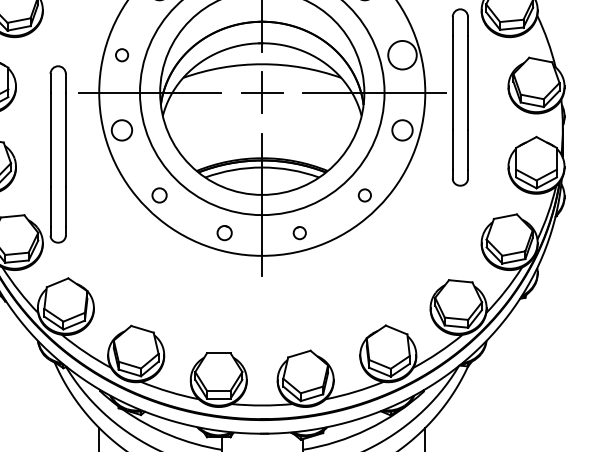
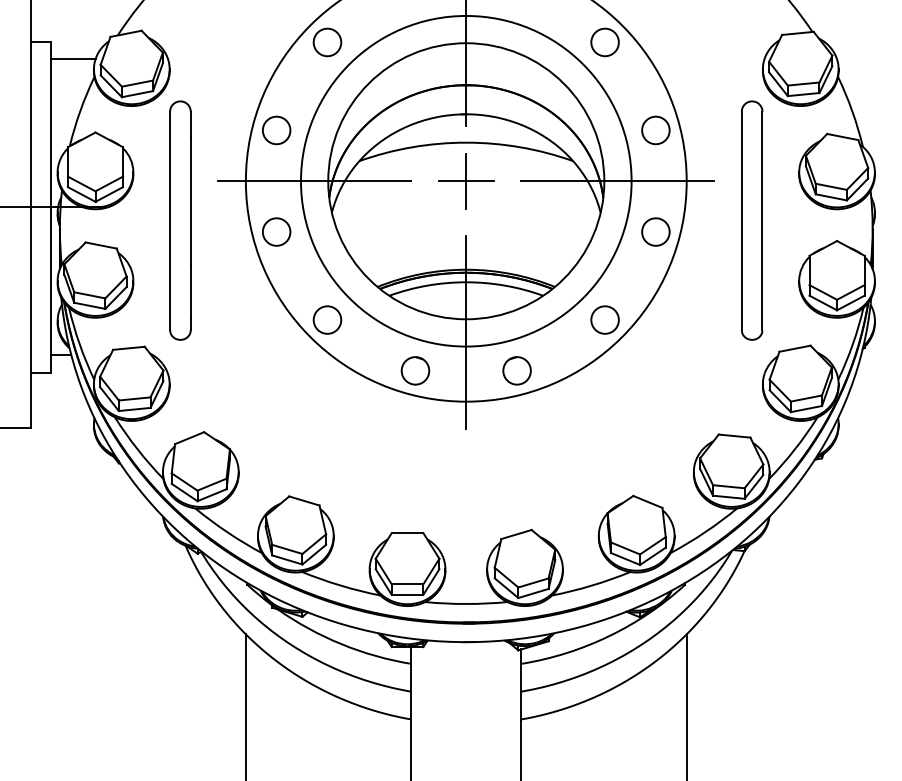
circle: (121, 55) -> (276, 130), size x1.67
circle: (402, 55) -> (655, 130), size x0.71
part: (460, 97) -> (752, 220), moved
part: (58, 154) -> (180, 220), moved
circle: (159, 195) -> (327, 319), size x1.43
circle: (364, 195) -> (604, 319), size x1.67
part: (224, 232) -> (415, 370), size x1.43
circle: (299, 232) -> (516, 370), size x1.67

